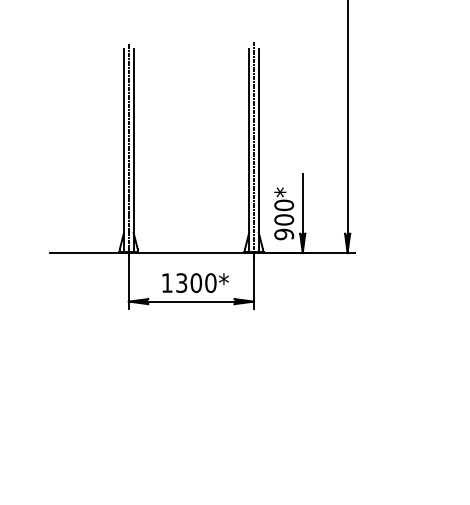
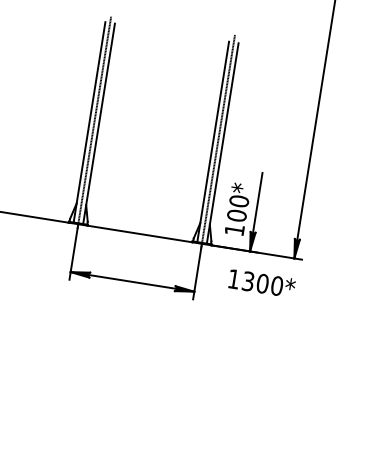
text: (284, 234) -> (234, 230), 900* -> 100*
text: (195, 283) -> (261, 284), moved

